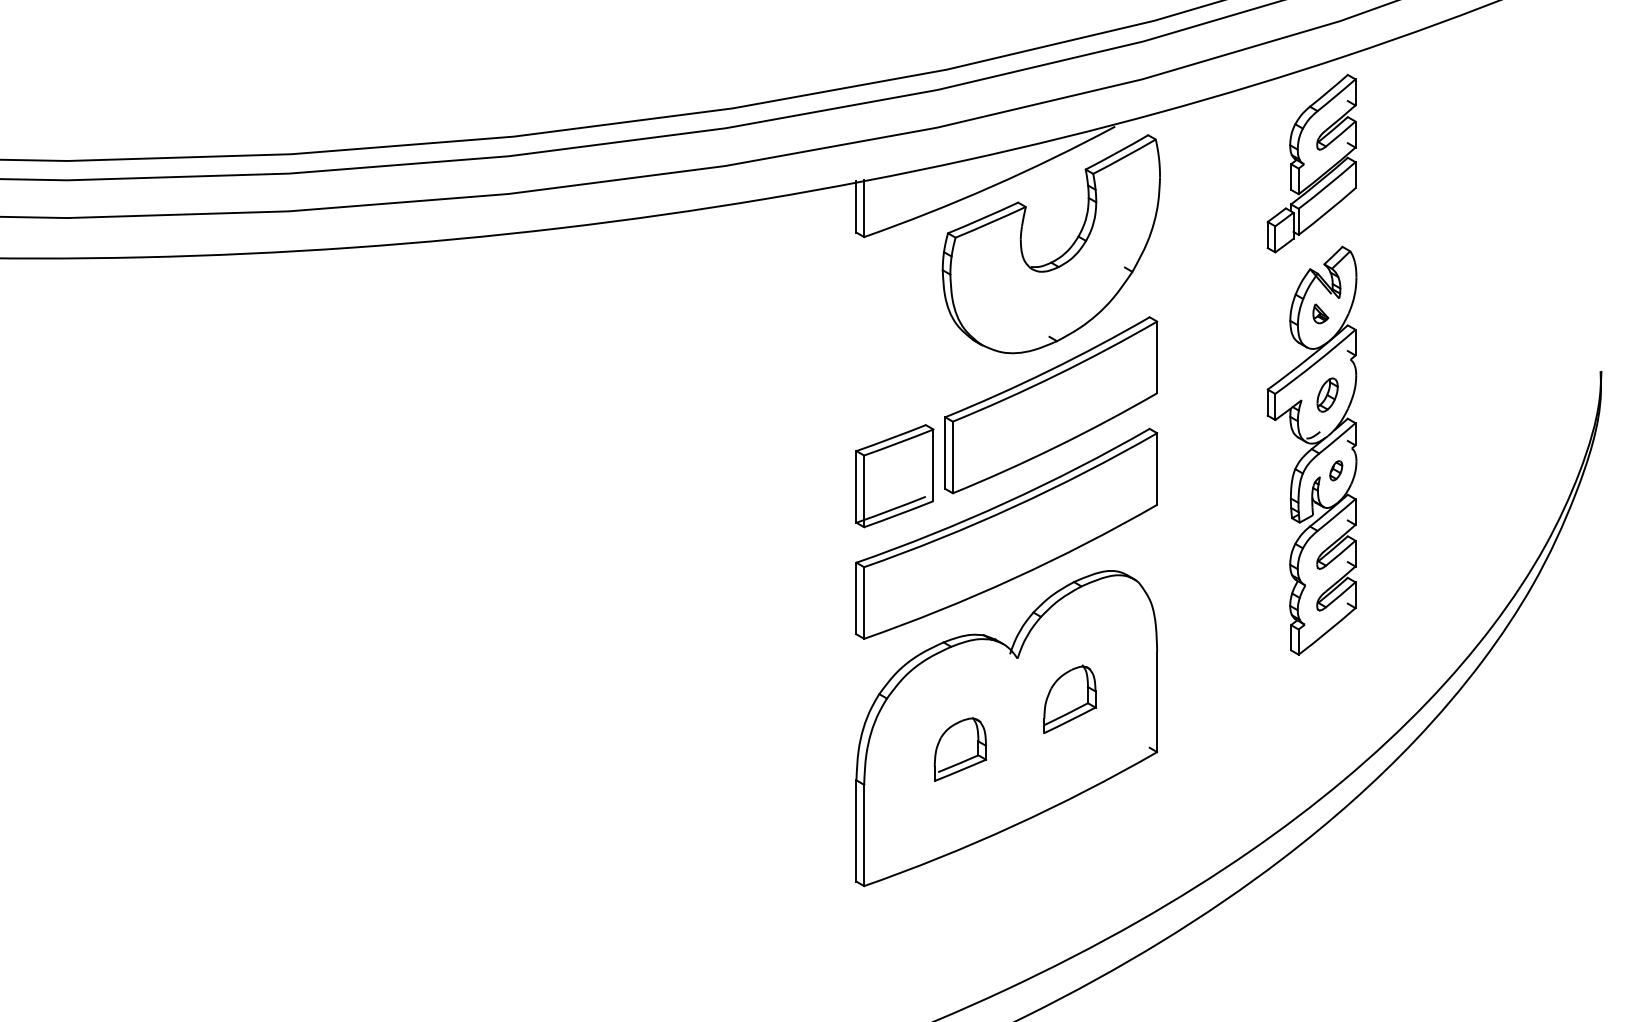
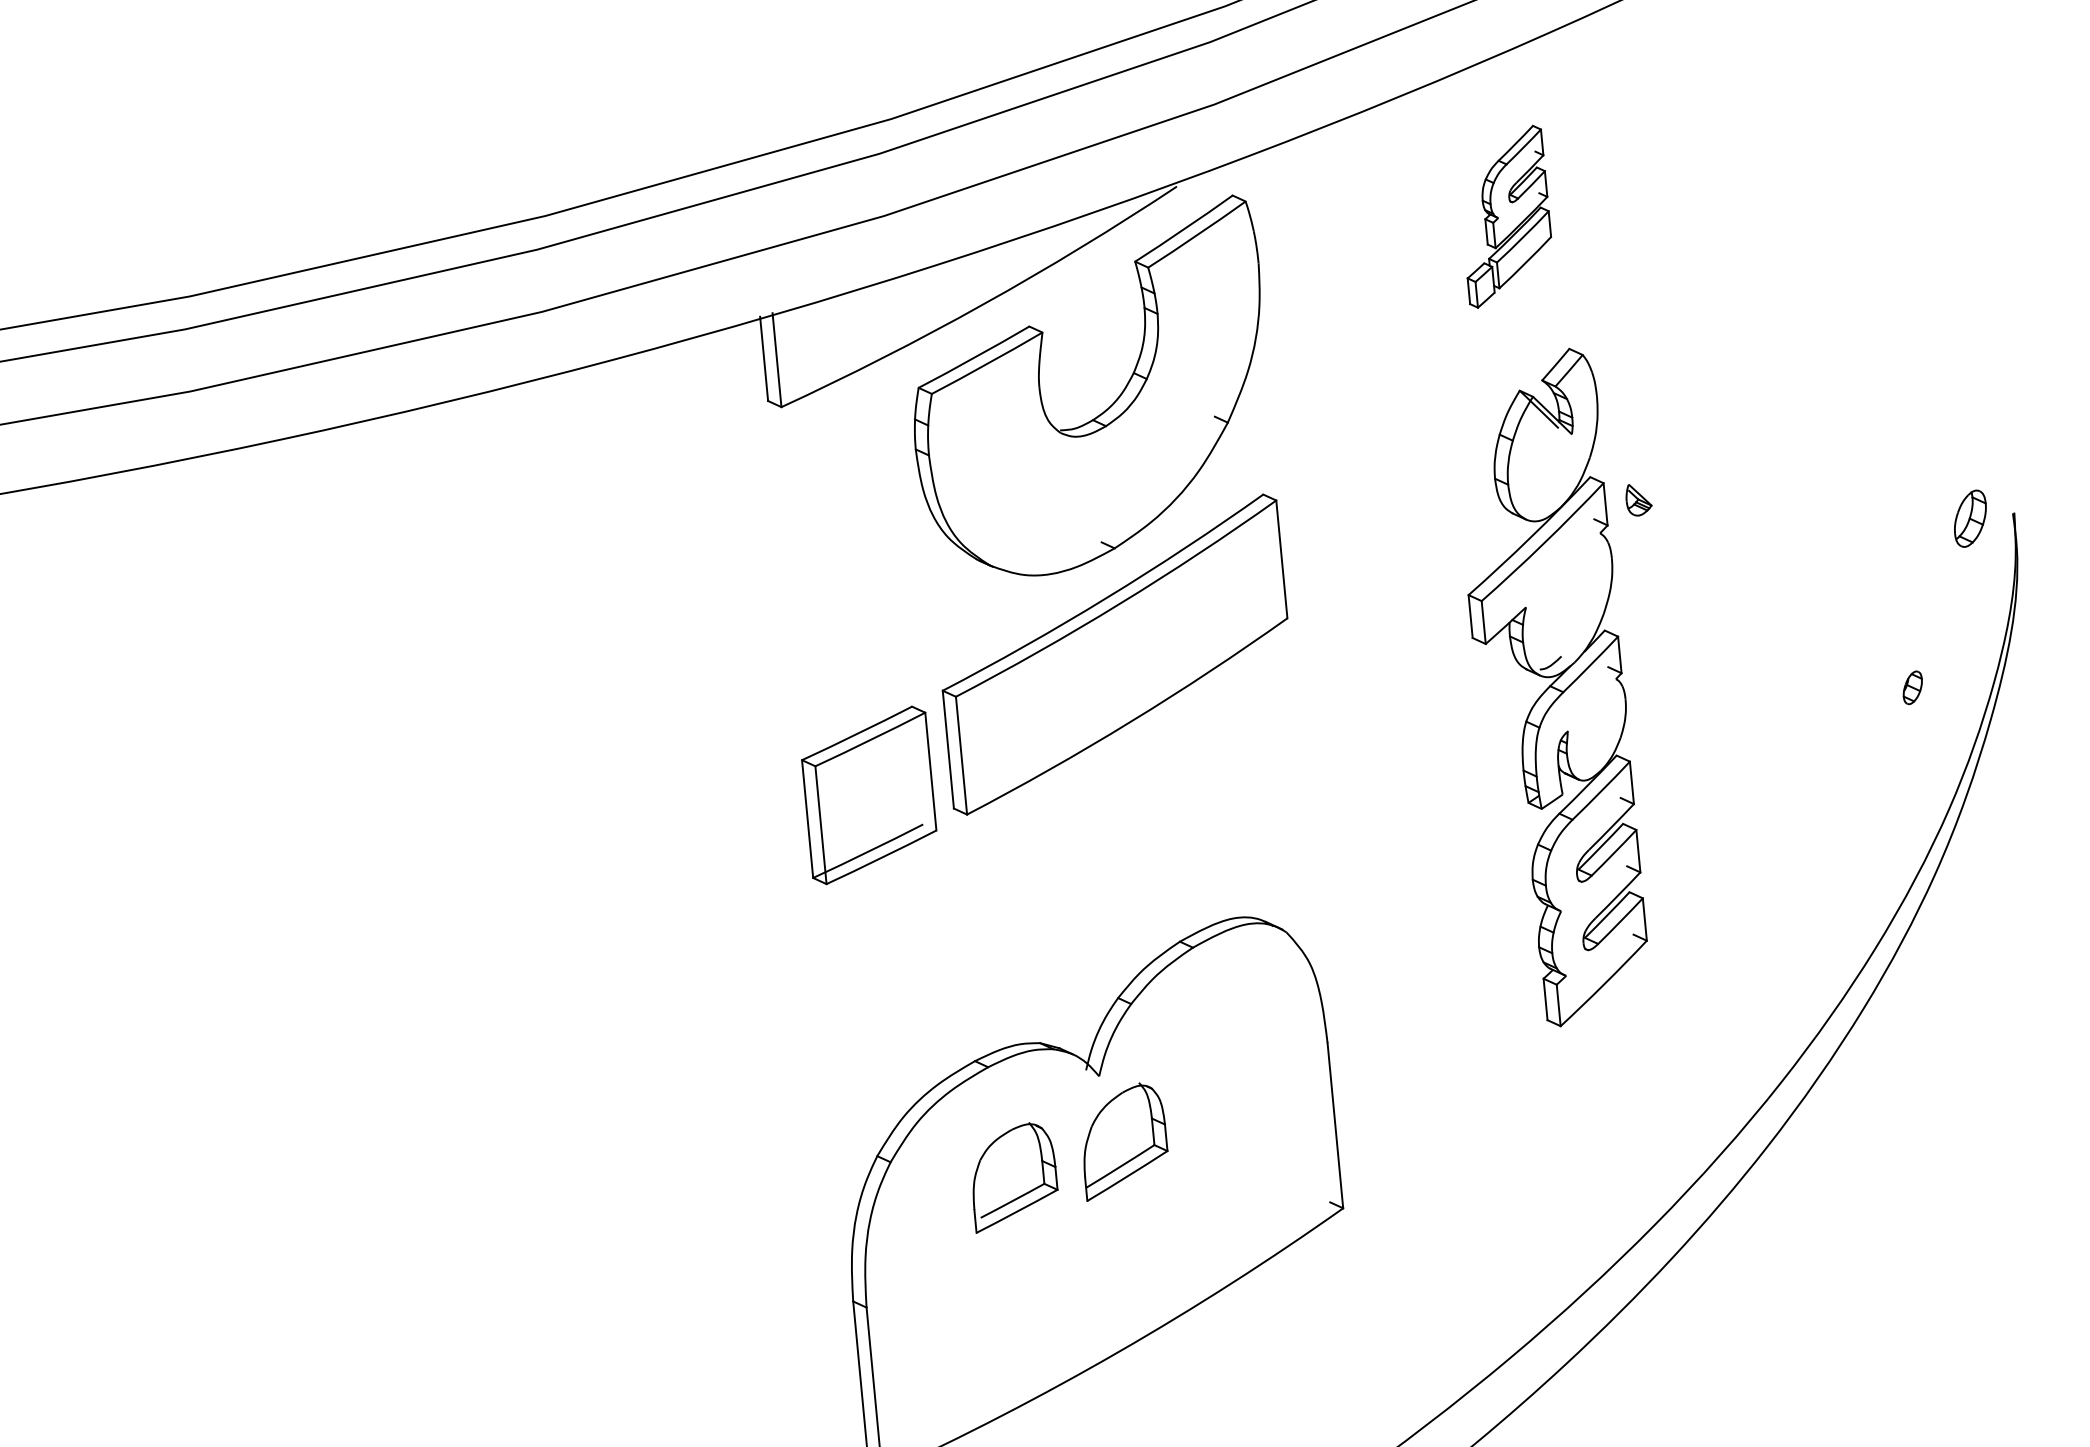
part: (1311, 163) -> (1505, 216), size x0.6
part: (1320, 313) -> (1638, 499), moved
part: (1327, 394) -> (1970, 517), moved
part: (1336, 470) -> (1913, 687), moved
part: (1006, 533) -> (1061, 872), removed
part: (1069, 698) -> (1123, 1140), moved
part: (960, 749) -> (1013, 1177), moved

